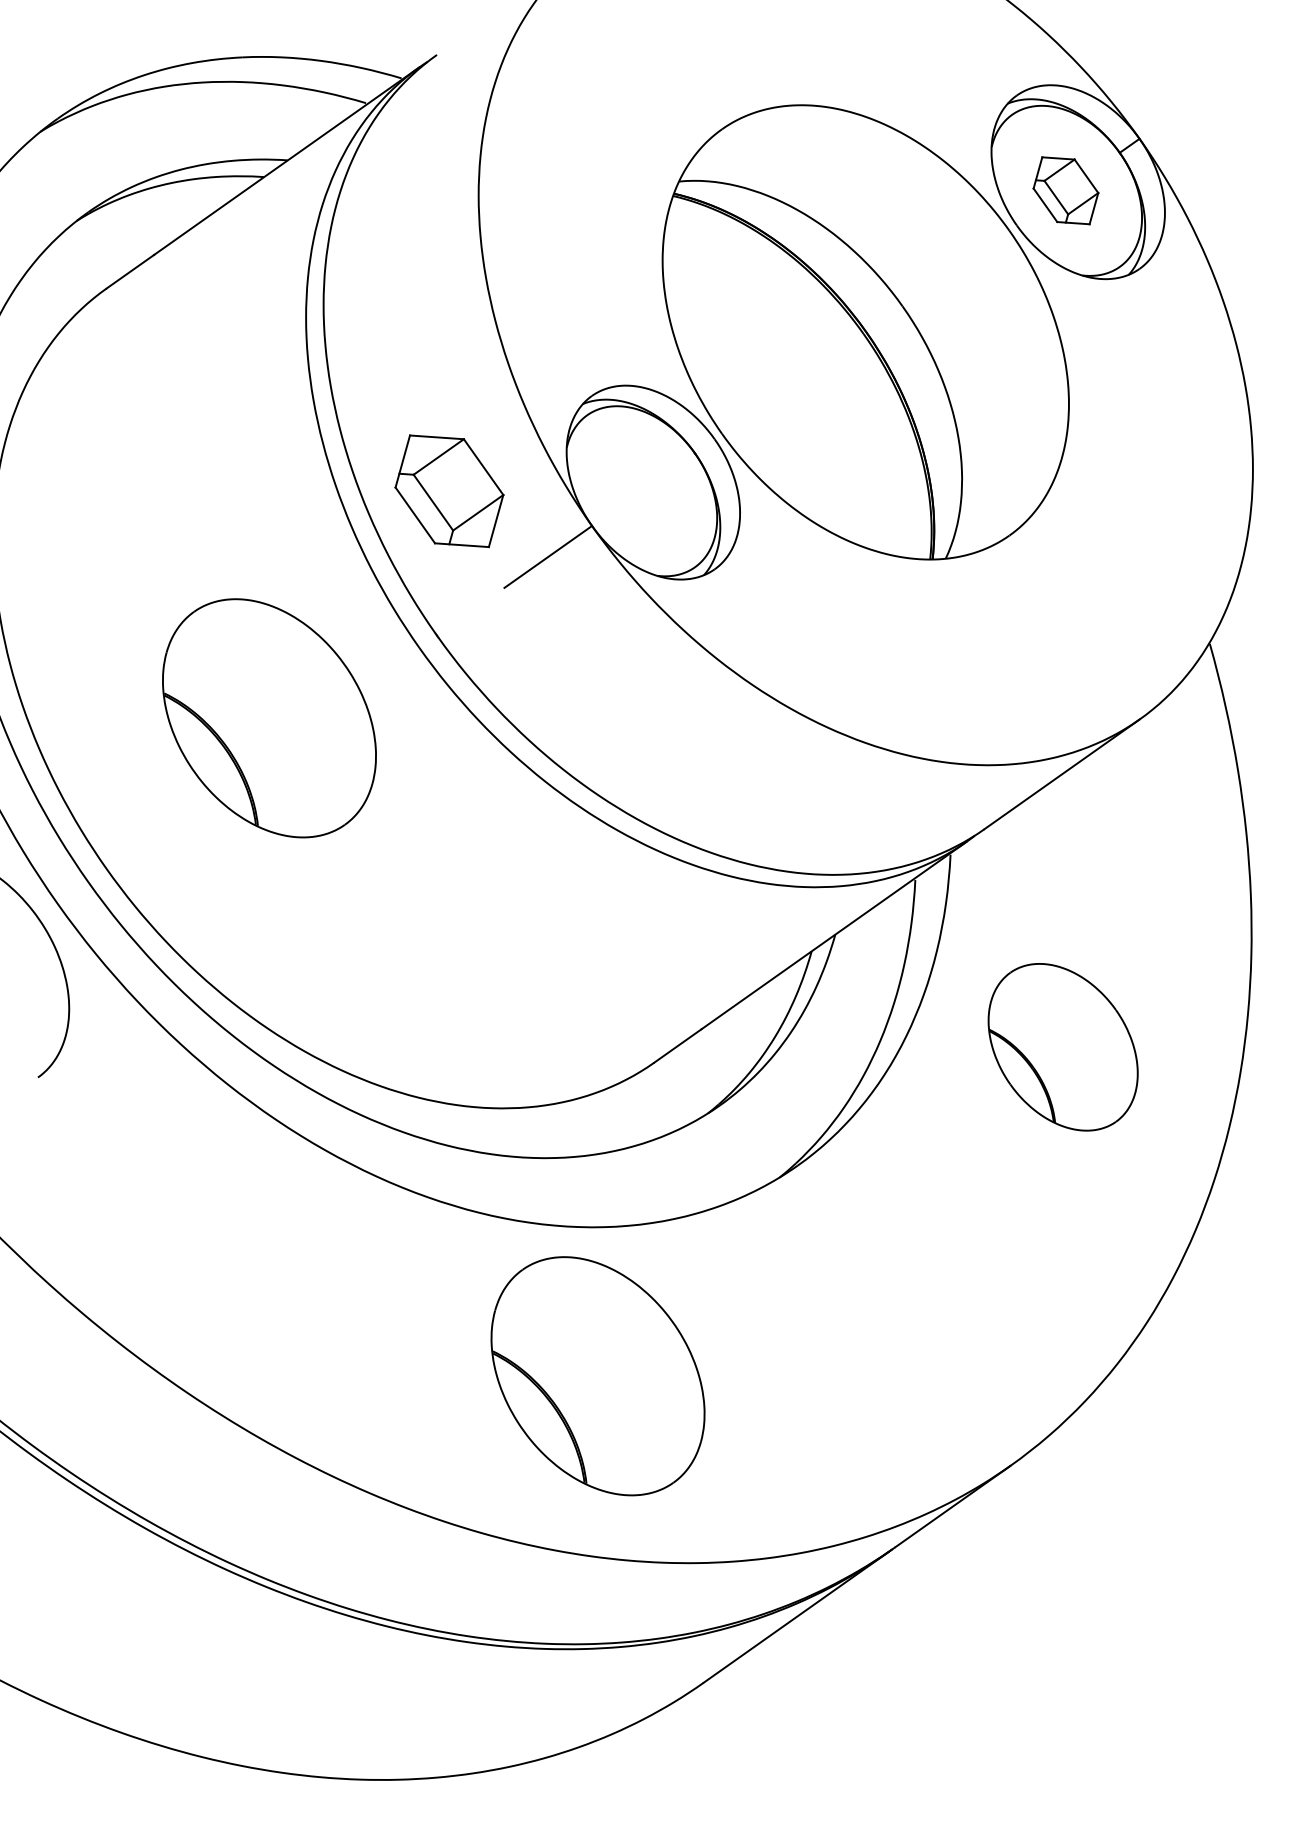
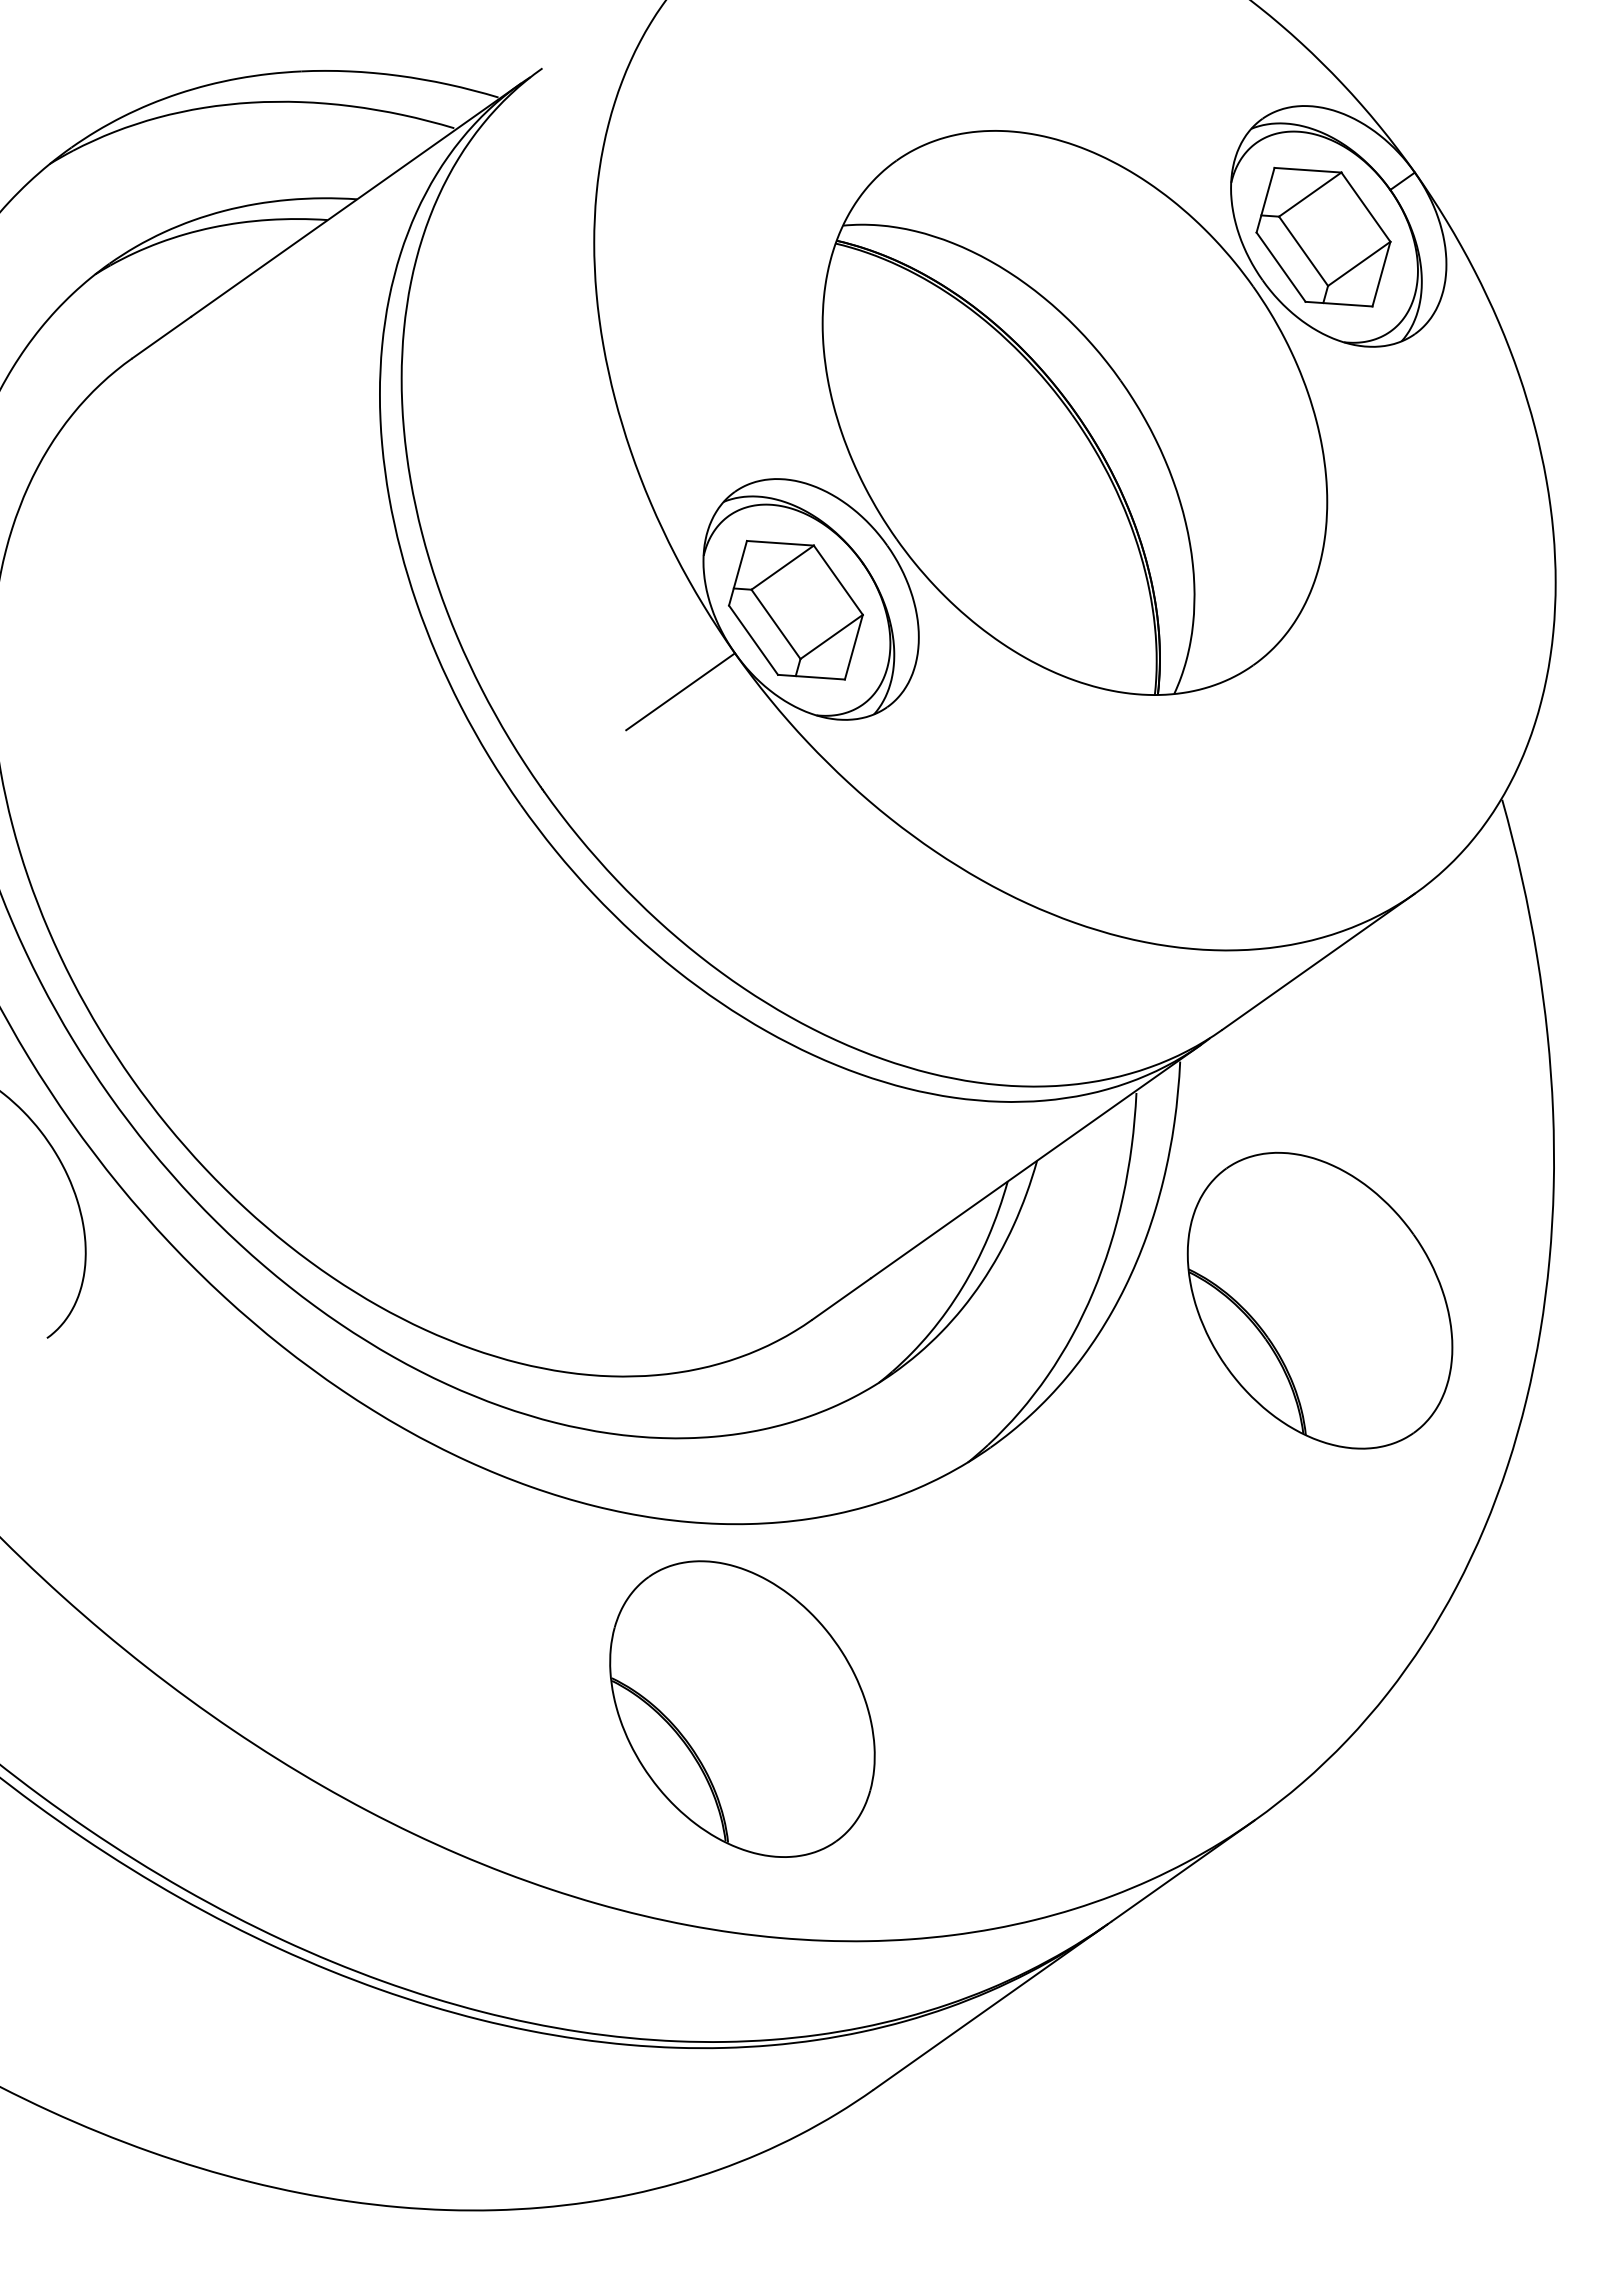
part: (1065, 190) -> (1323, 236), size x1.67
part: (449, 491) -> (795, 610), moved
part: (269, 717) -> (334, 891), removed
part: (1062, 1047) -> (1319, 1300), size x1.43

